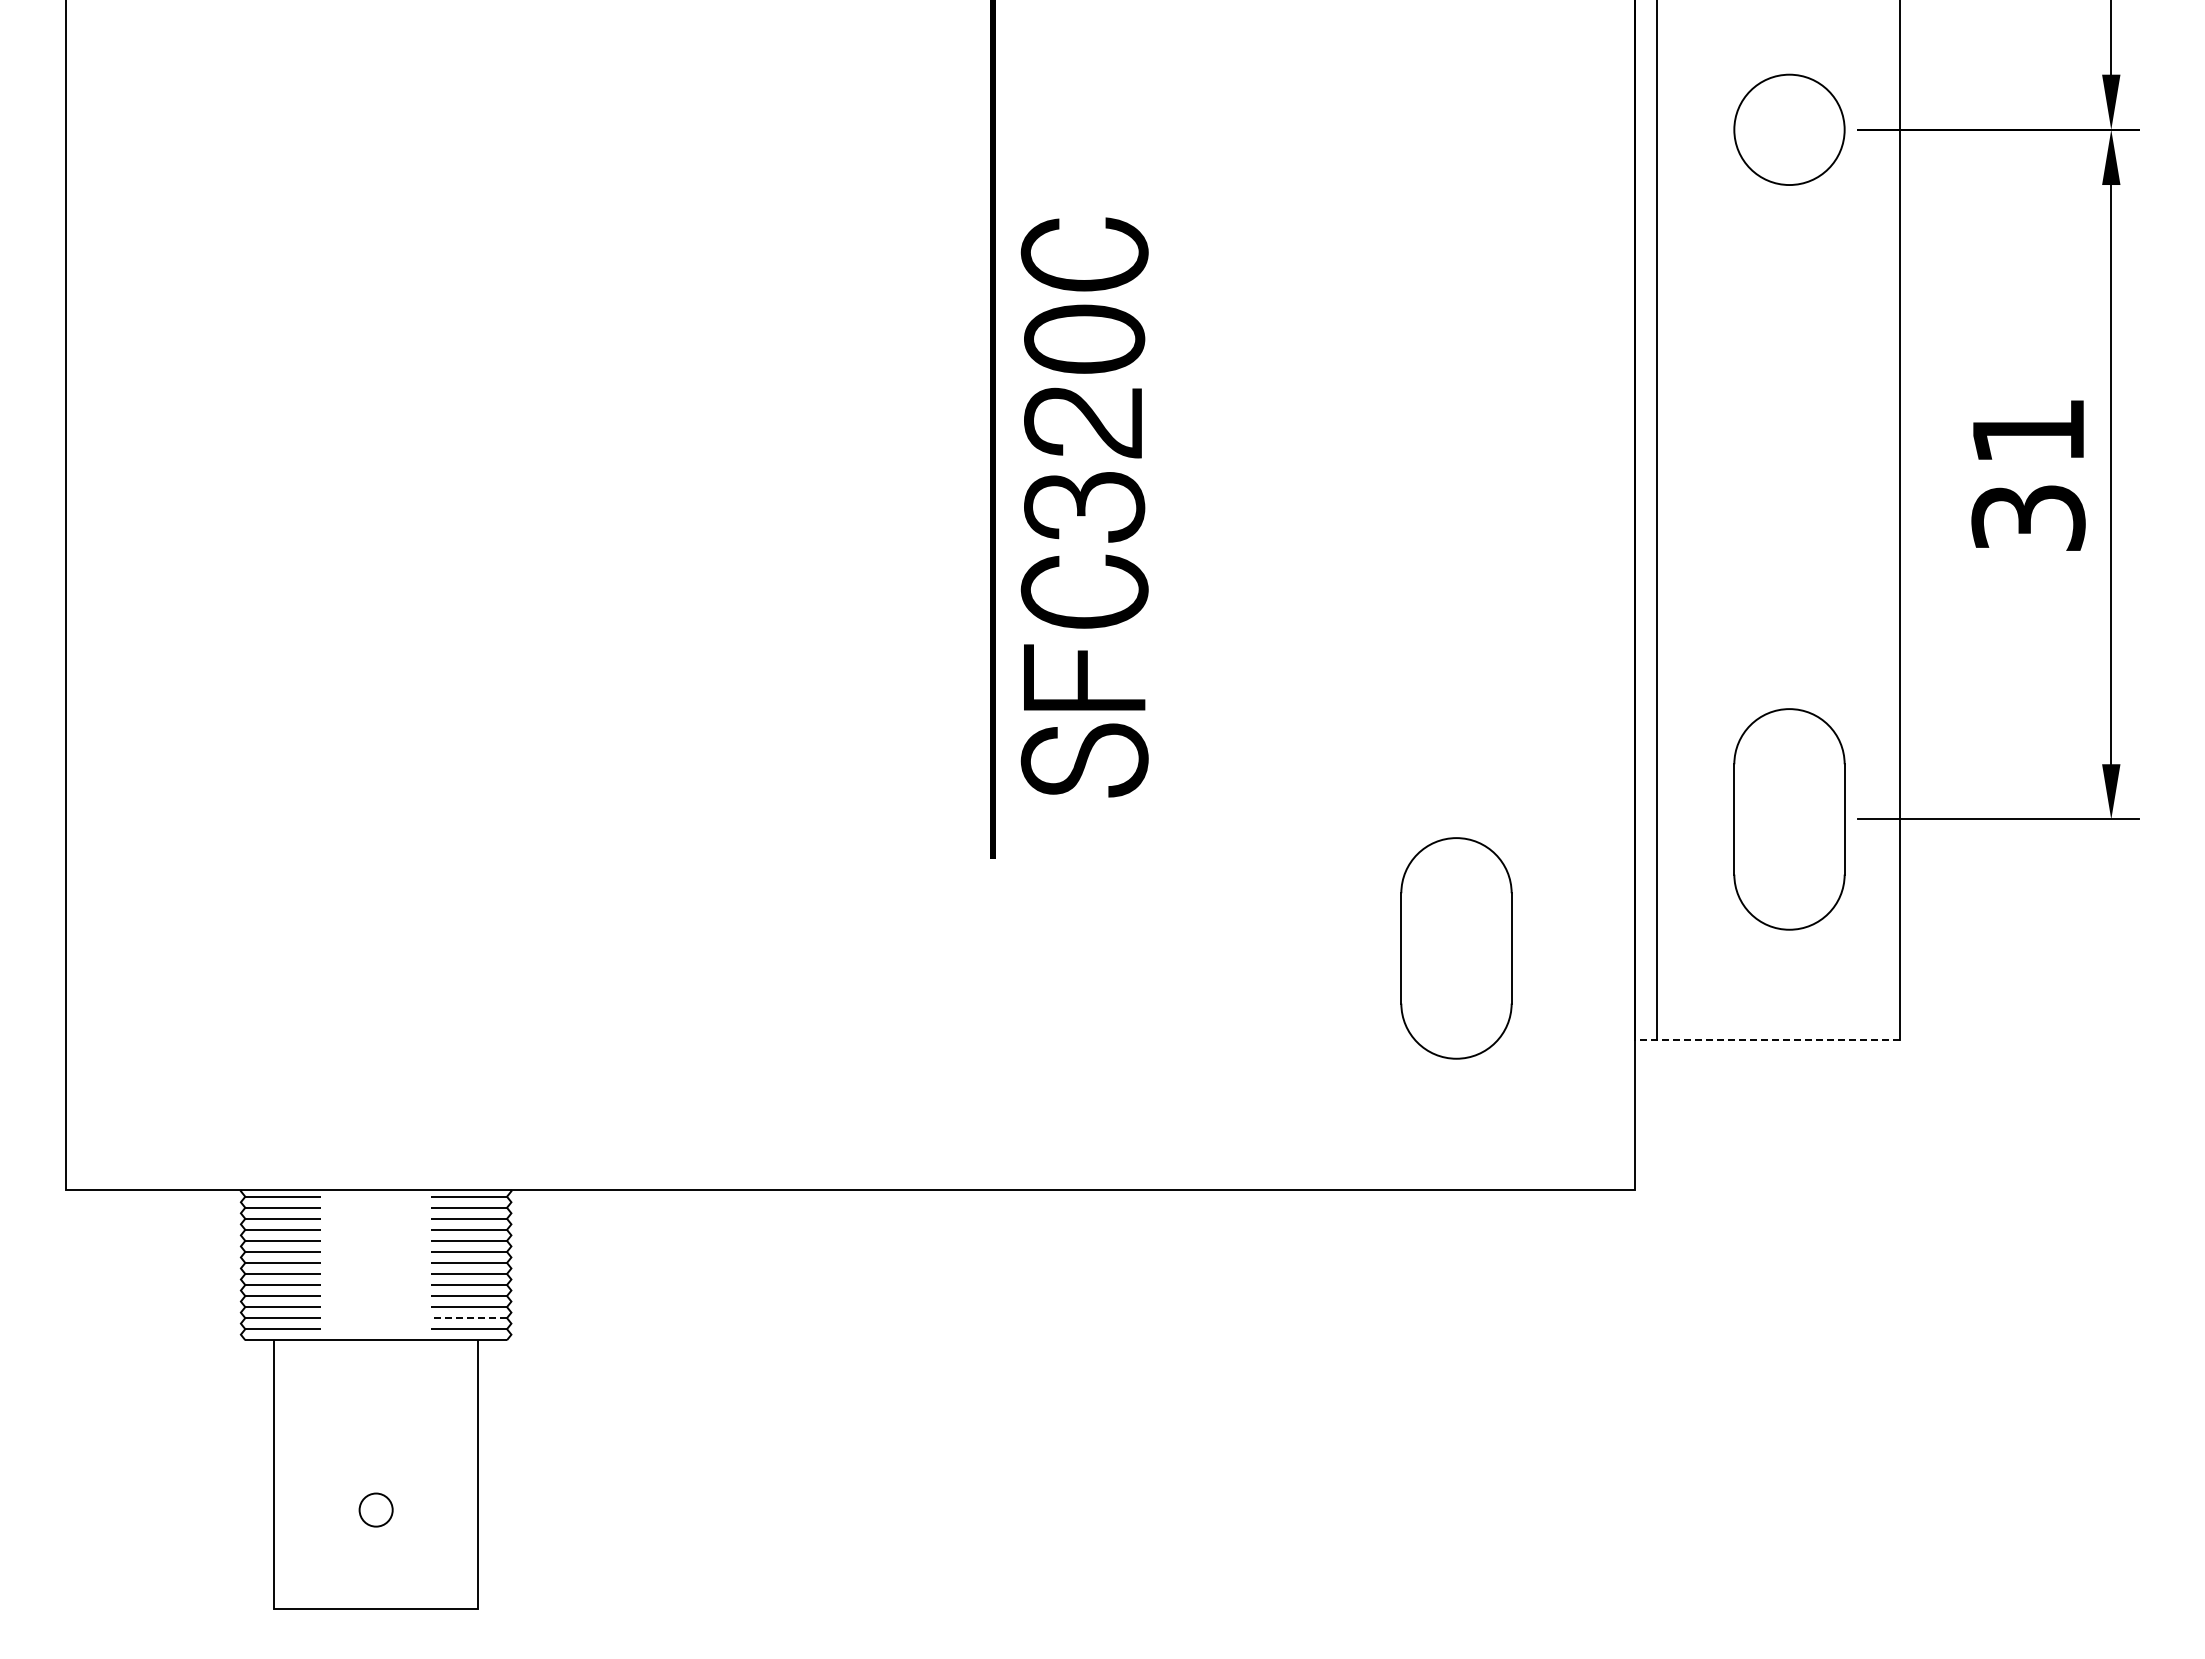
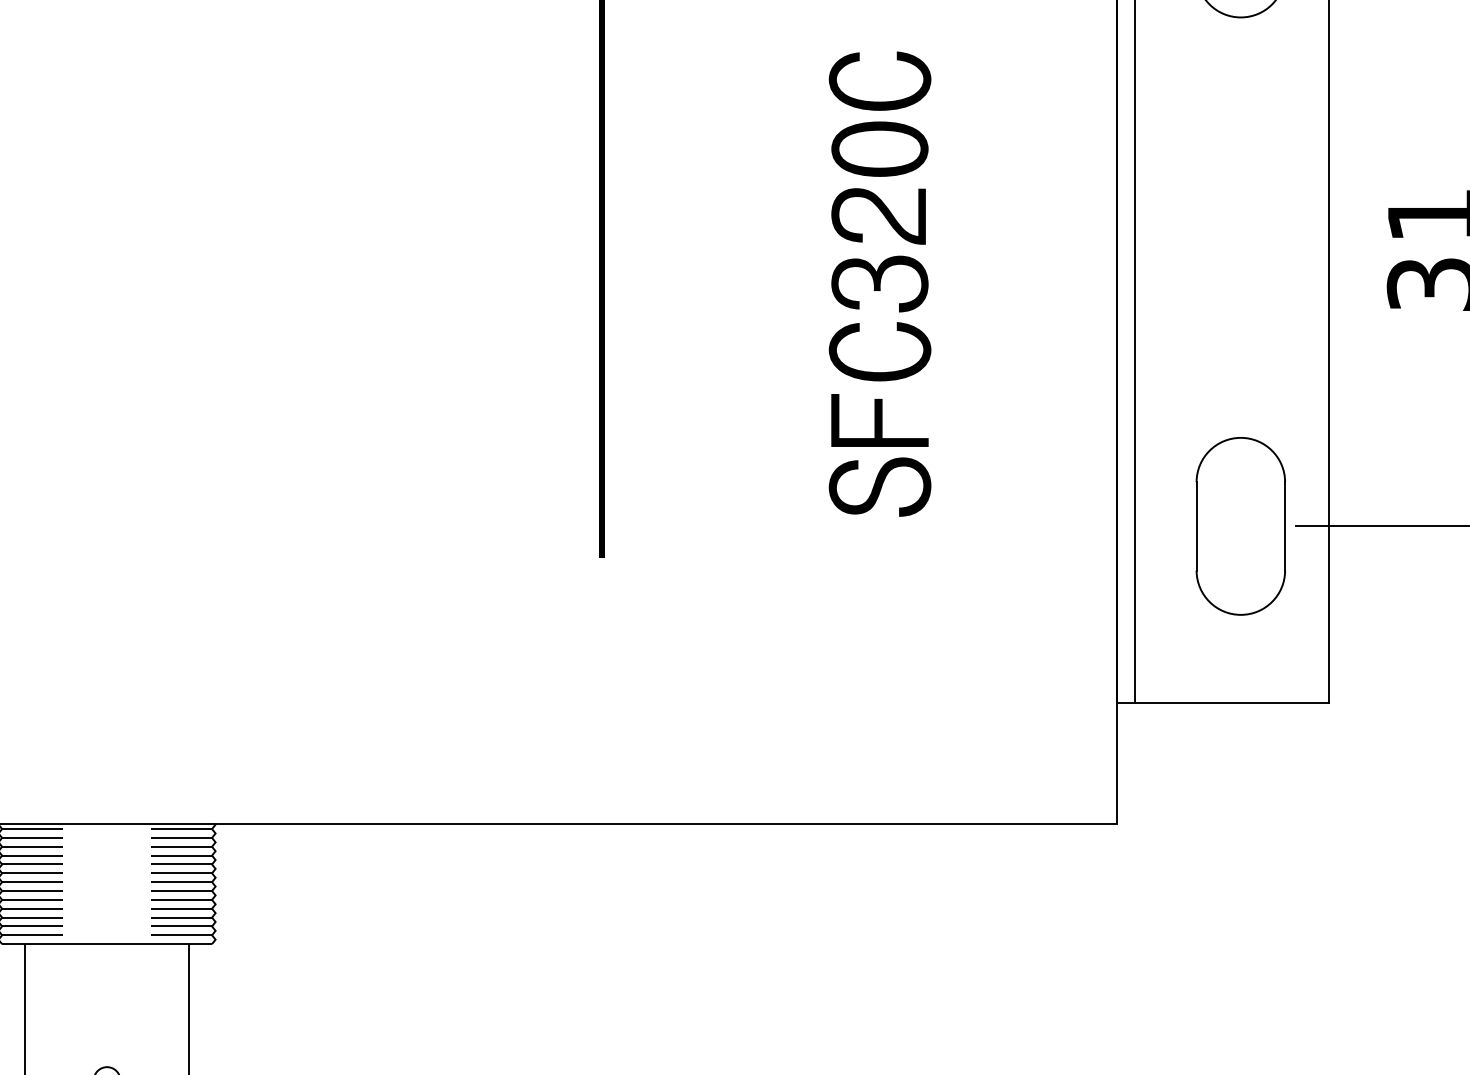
text: (1084, 507) -> (879, 284), moved
part: (1456, 948) -> (973, 629), removed
line: (1766, 1040) -> (1222, 703), dashed -> solid
line: (469, 1318) -> (181, 926), dashed -> solid

